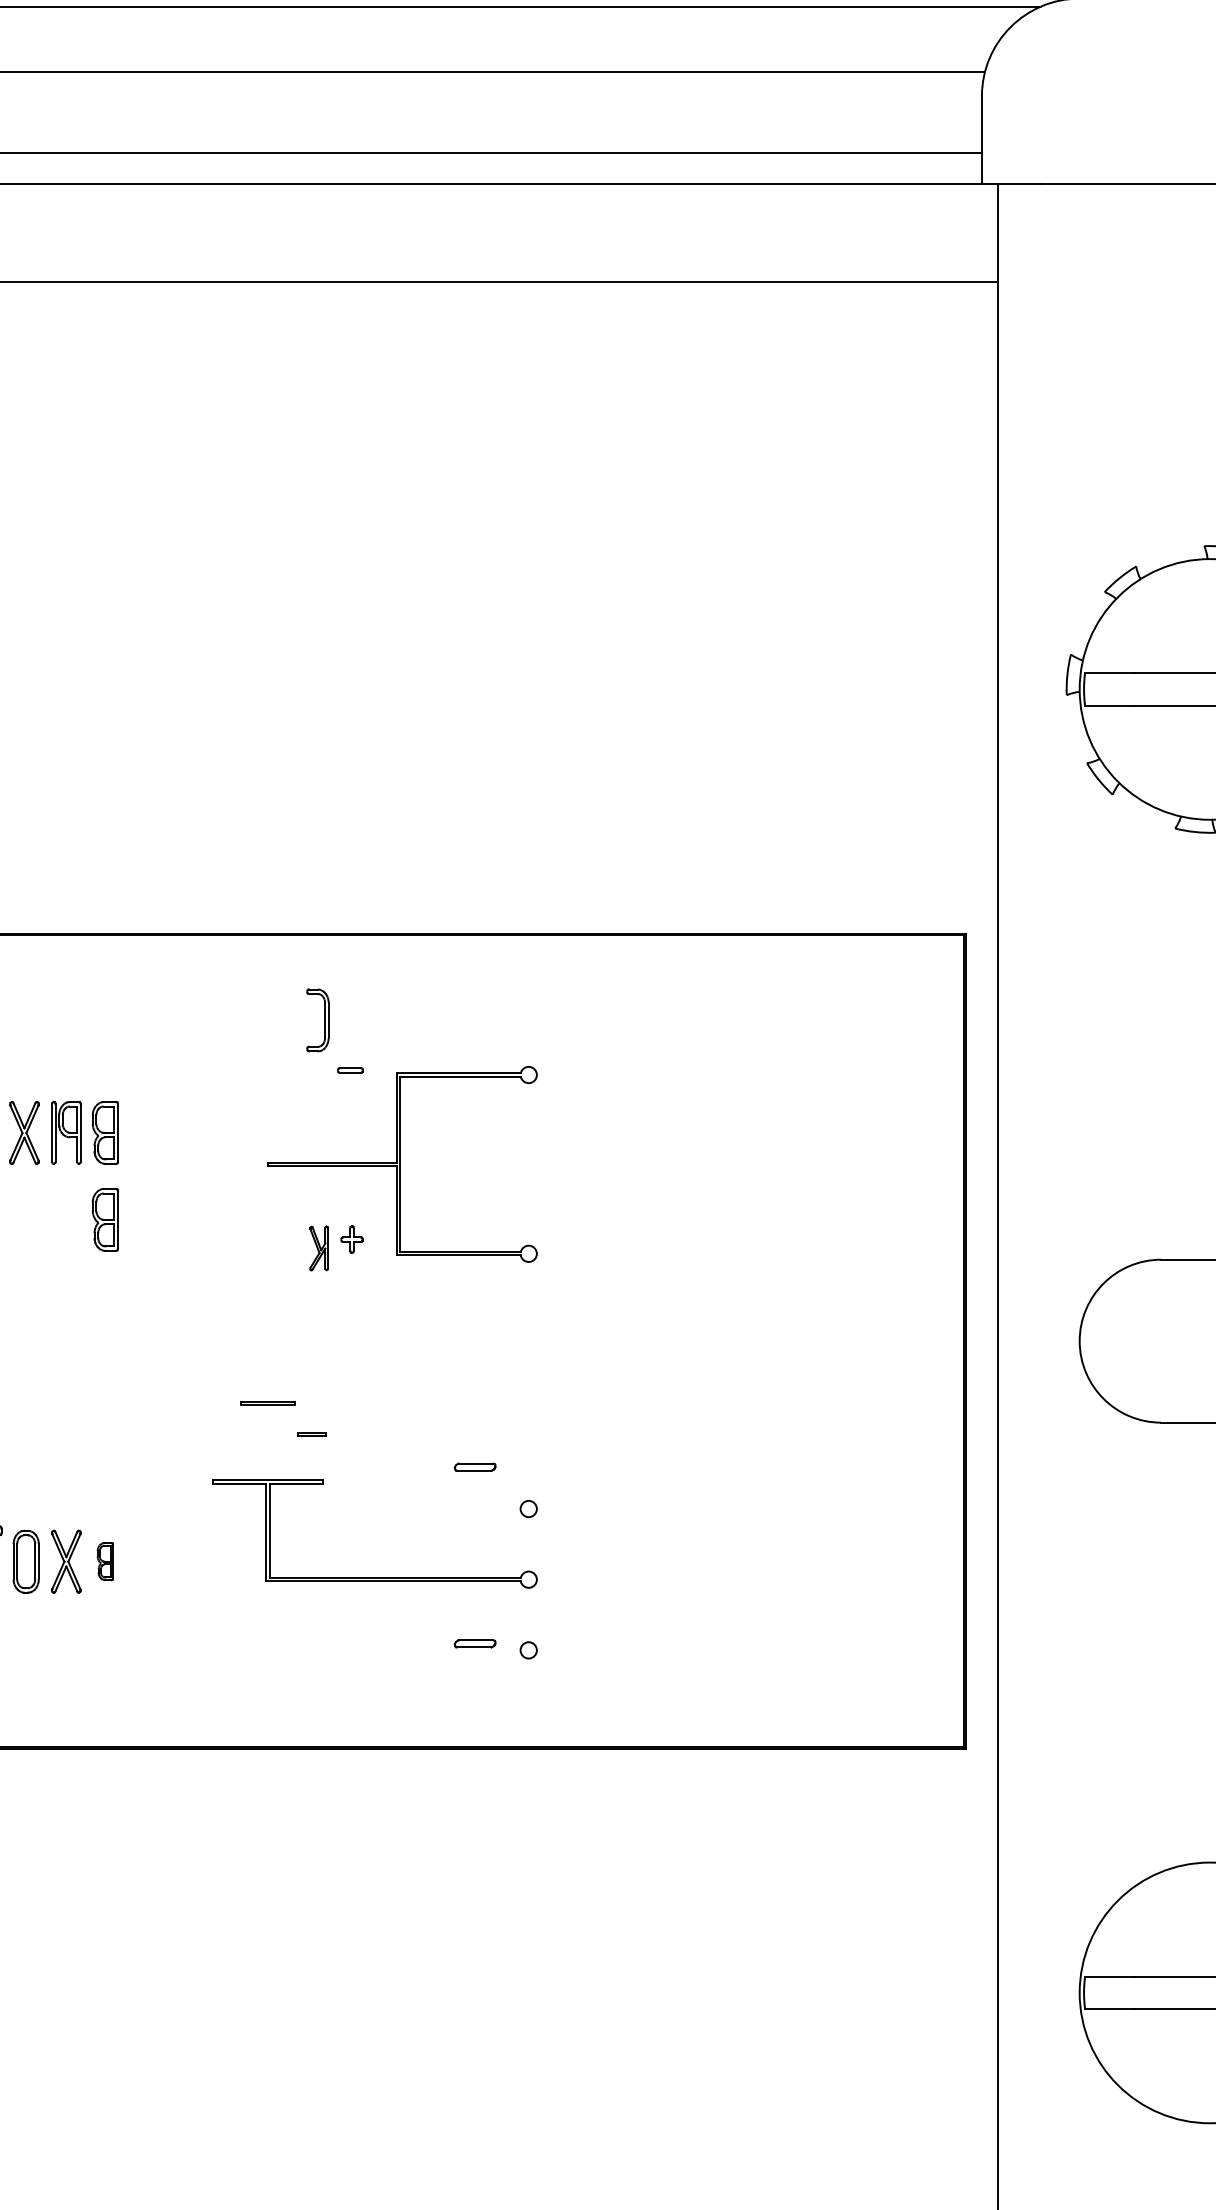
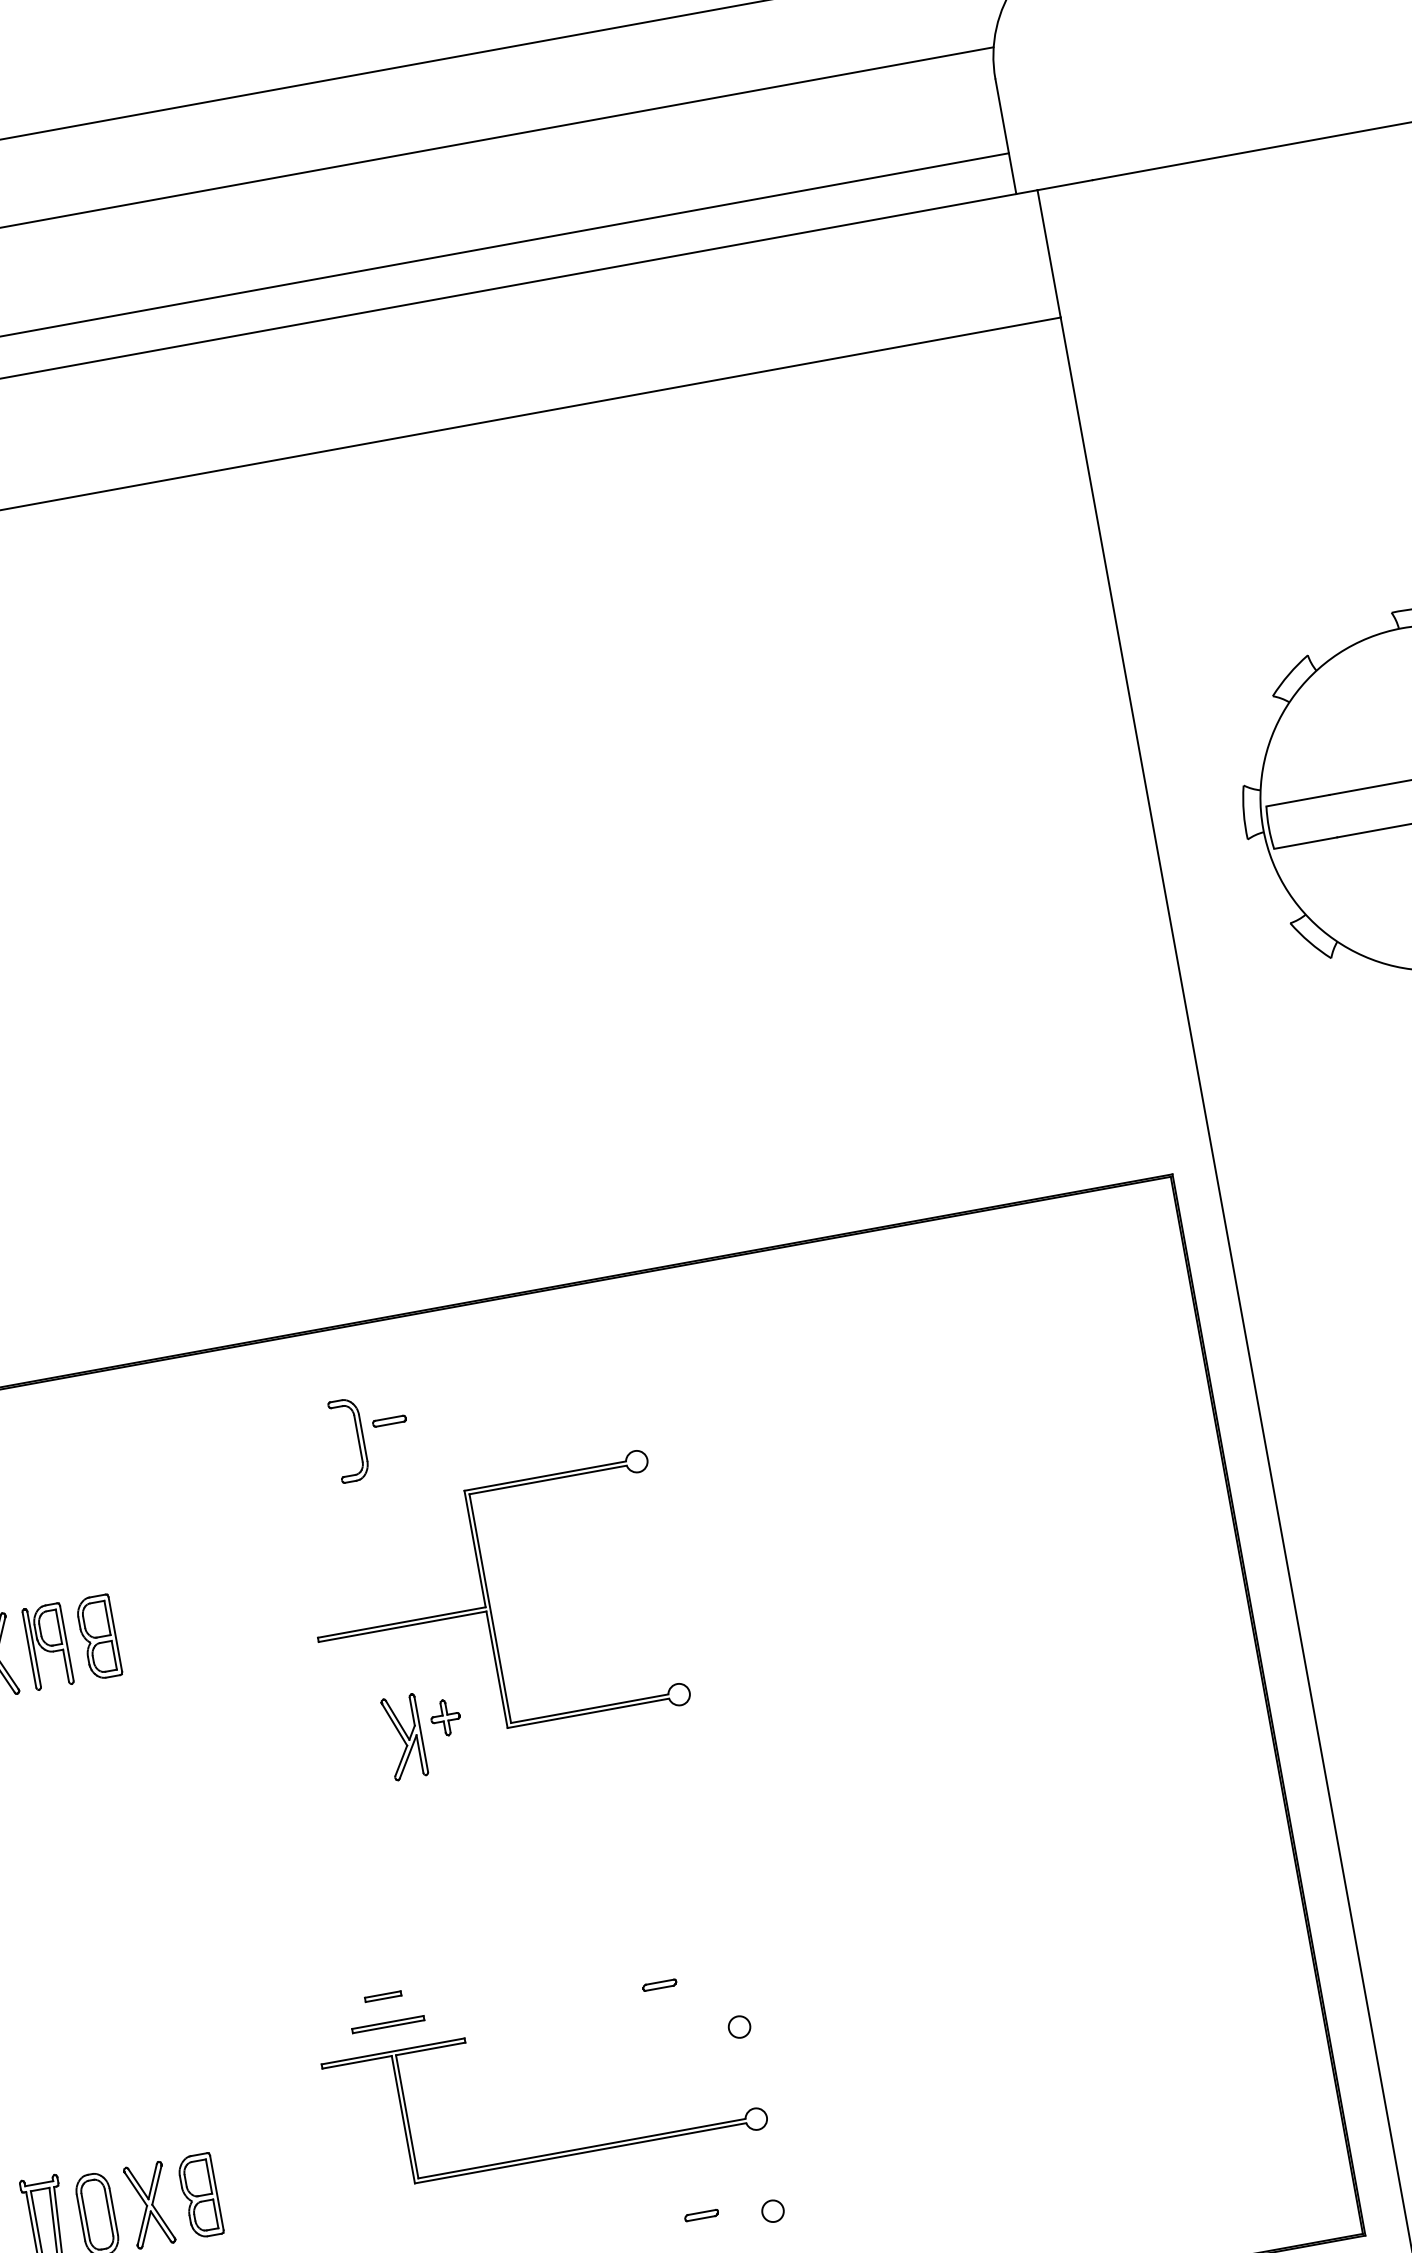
part: (350, 1070) -> (389, 1421), moved
part: (104, 1219) -> (118, 1750), removed
part: (318, 1248) -> (403, 1737), size x1.43
line: (267, 1402) -> (387, 2023), moved
line: (311, 1433) -> (382, 1995), moved
part: (474, 1466) -> (658, 1984), size x0.62
part: (104, 1561) -> (199, 2195), size x1.67
part: (474, 1643) -> (700, 2215), size x0.62

